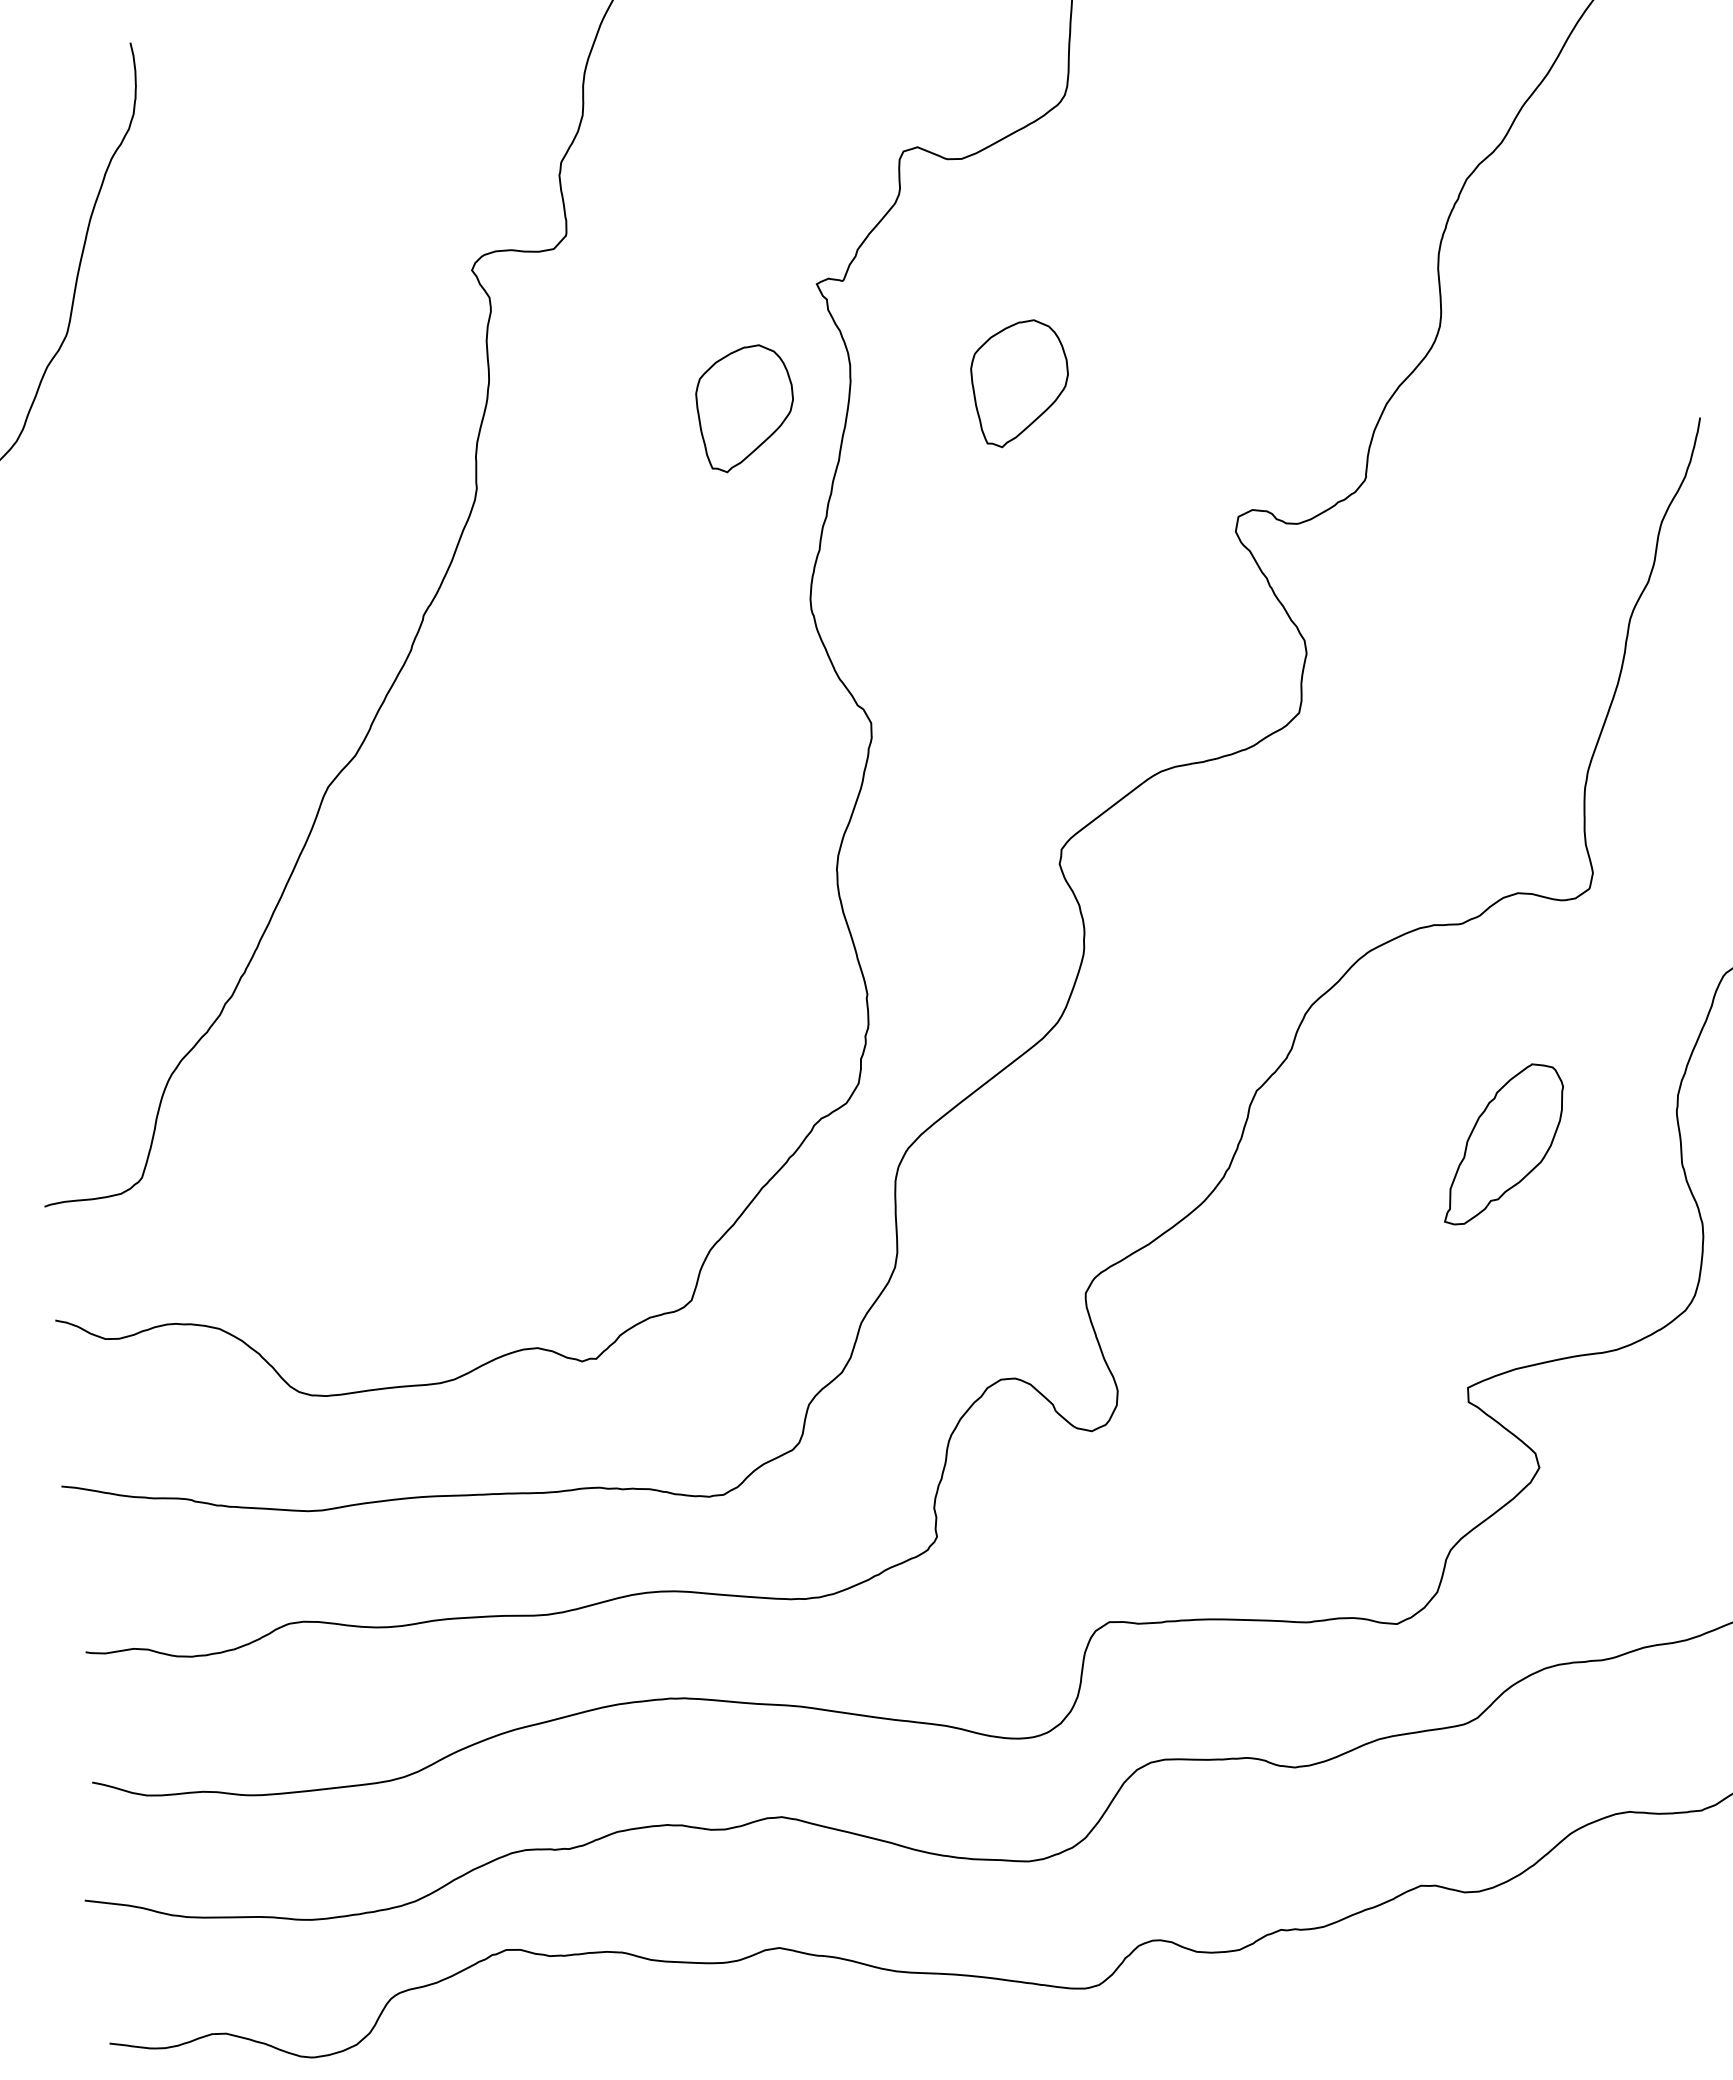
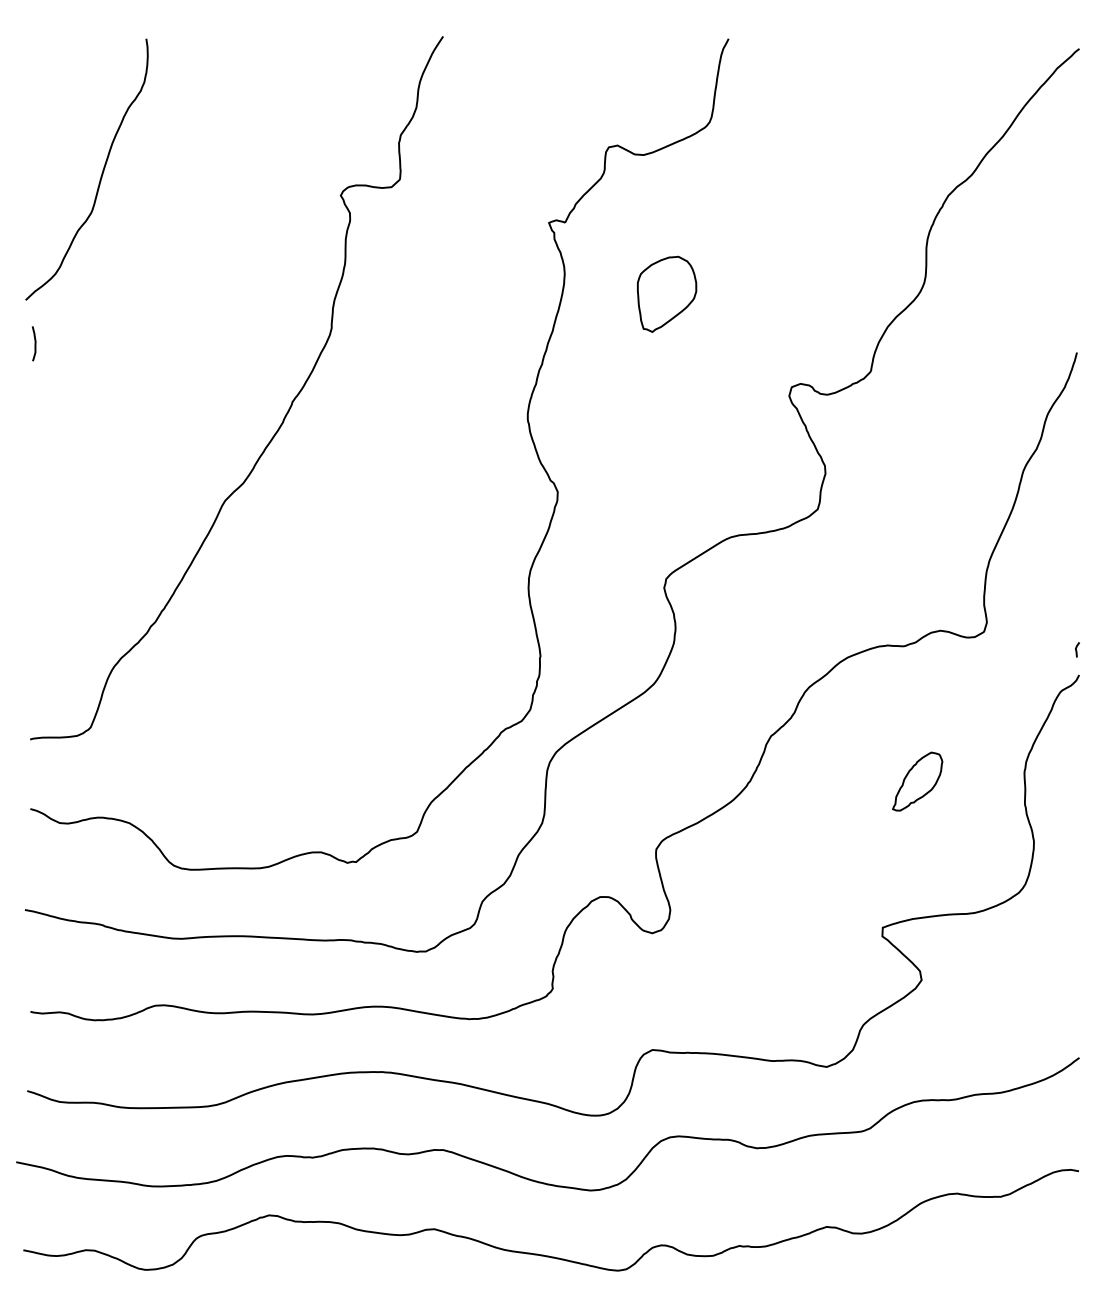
part: (746, 406) -> (499, 293), removed
part: (1503, 1143) -> (917, 781), size x0.62

